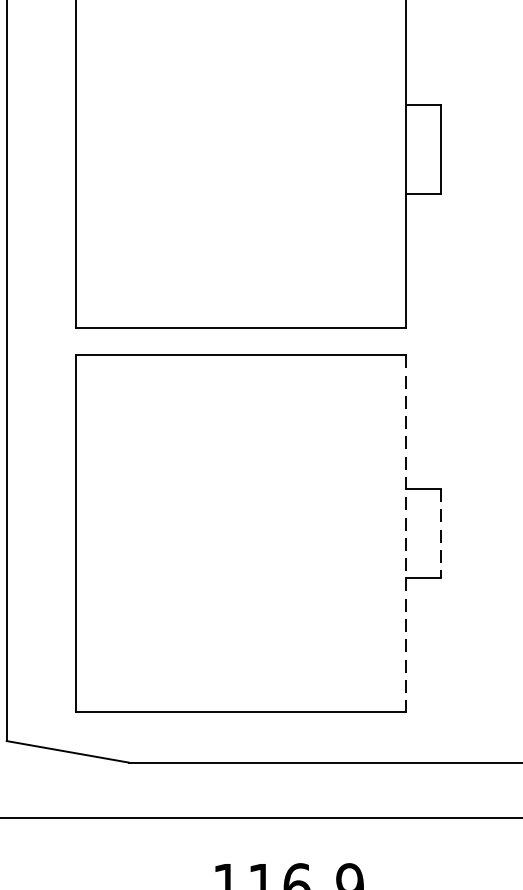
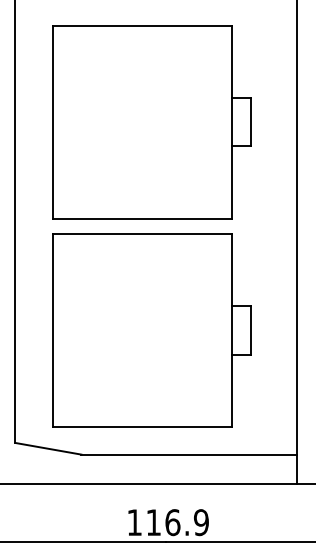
line: (405, 533) -> (231, 330), dashed -> solid
line: (440, 535) -> (250, 331), dashed -> solid

